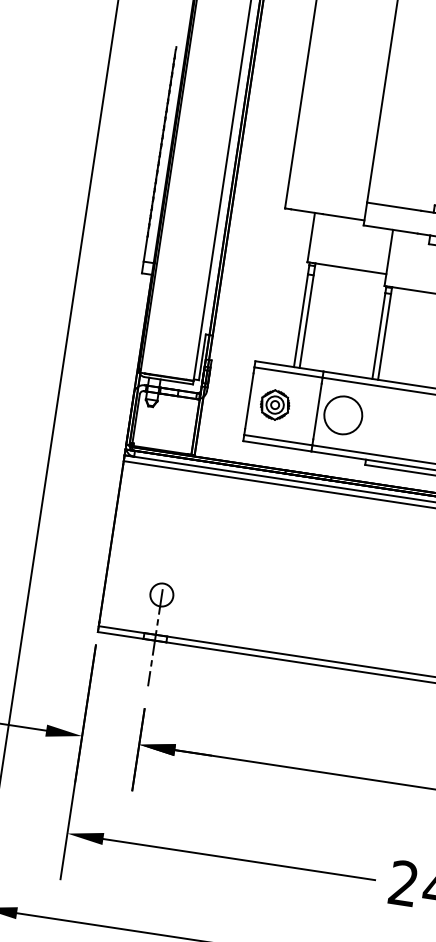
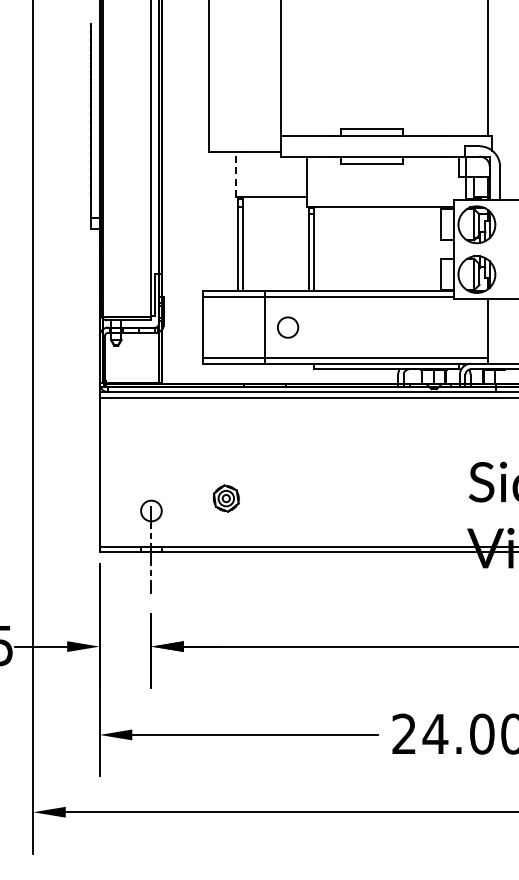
line: (311, 236) -> (235, 173), solid -> dashed
part: (274, 404) -> (225, 498), moved
circle: (343, 415) -> (288, 327), size x0.6

